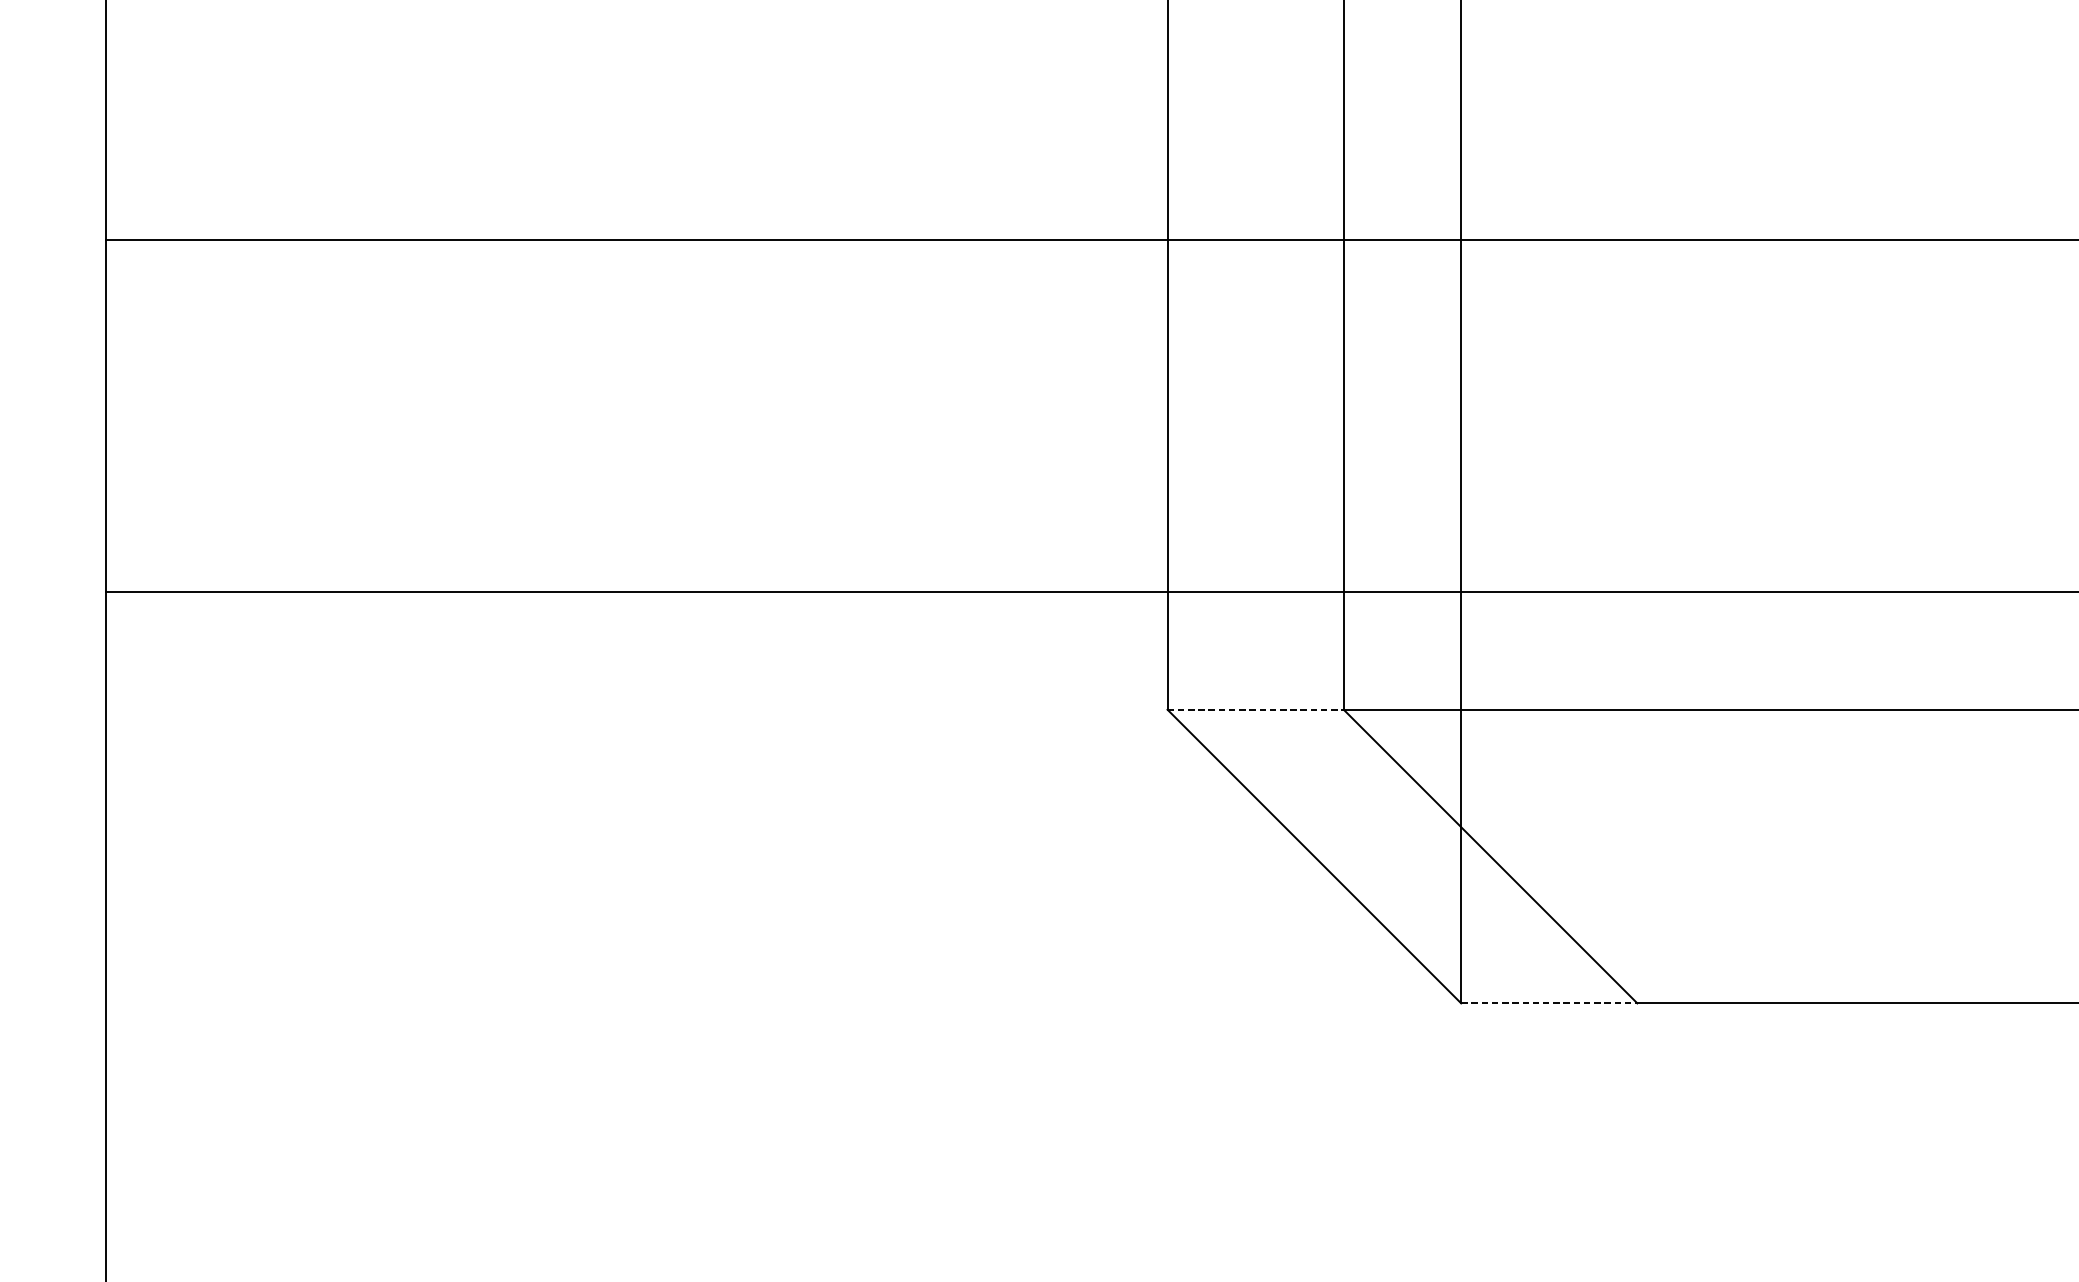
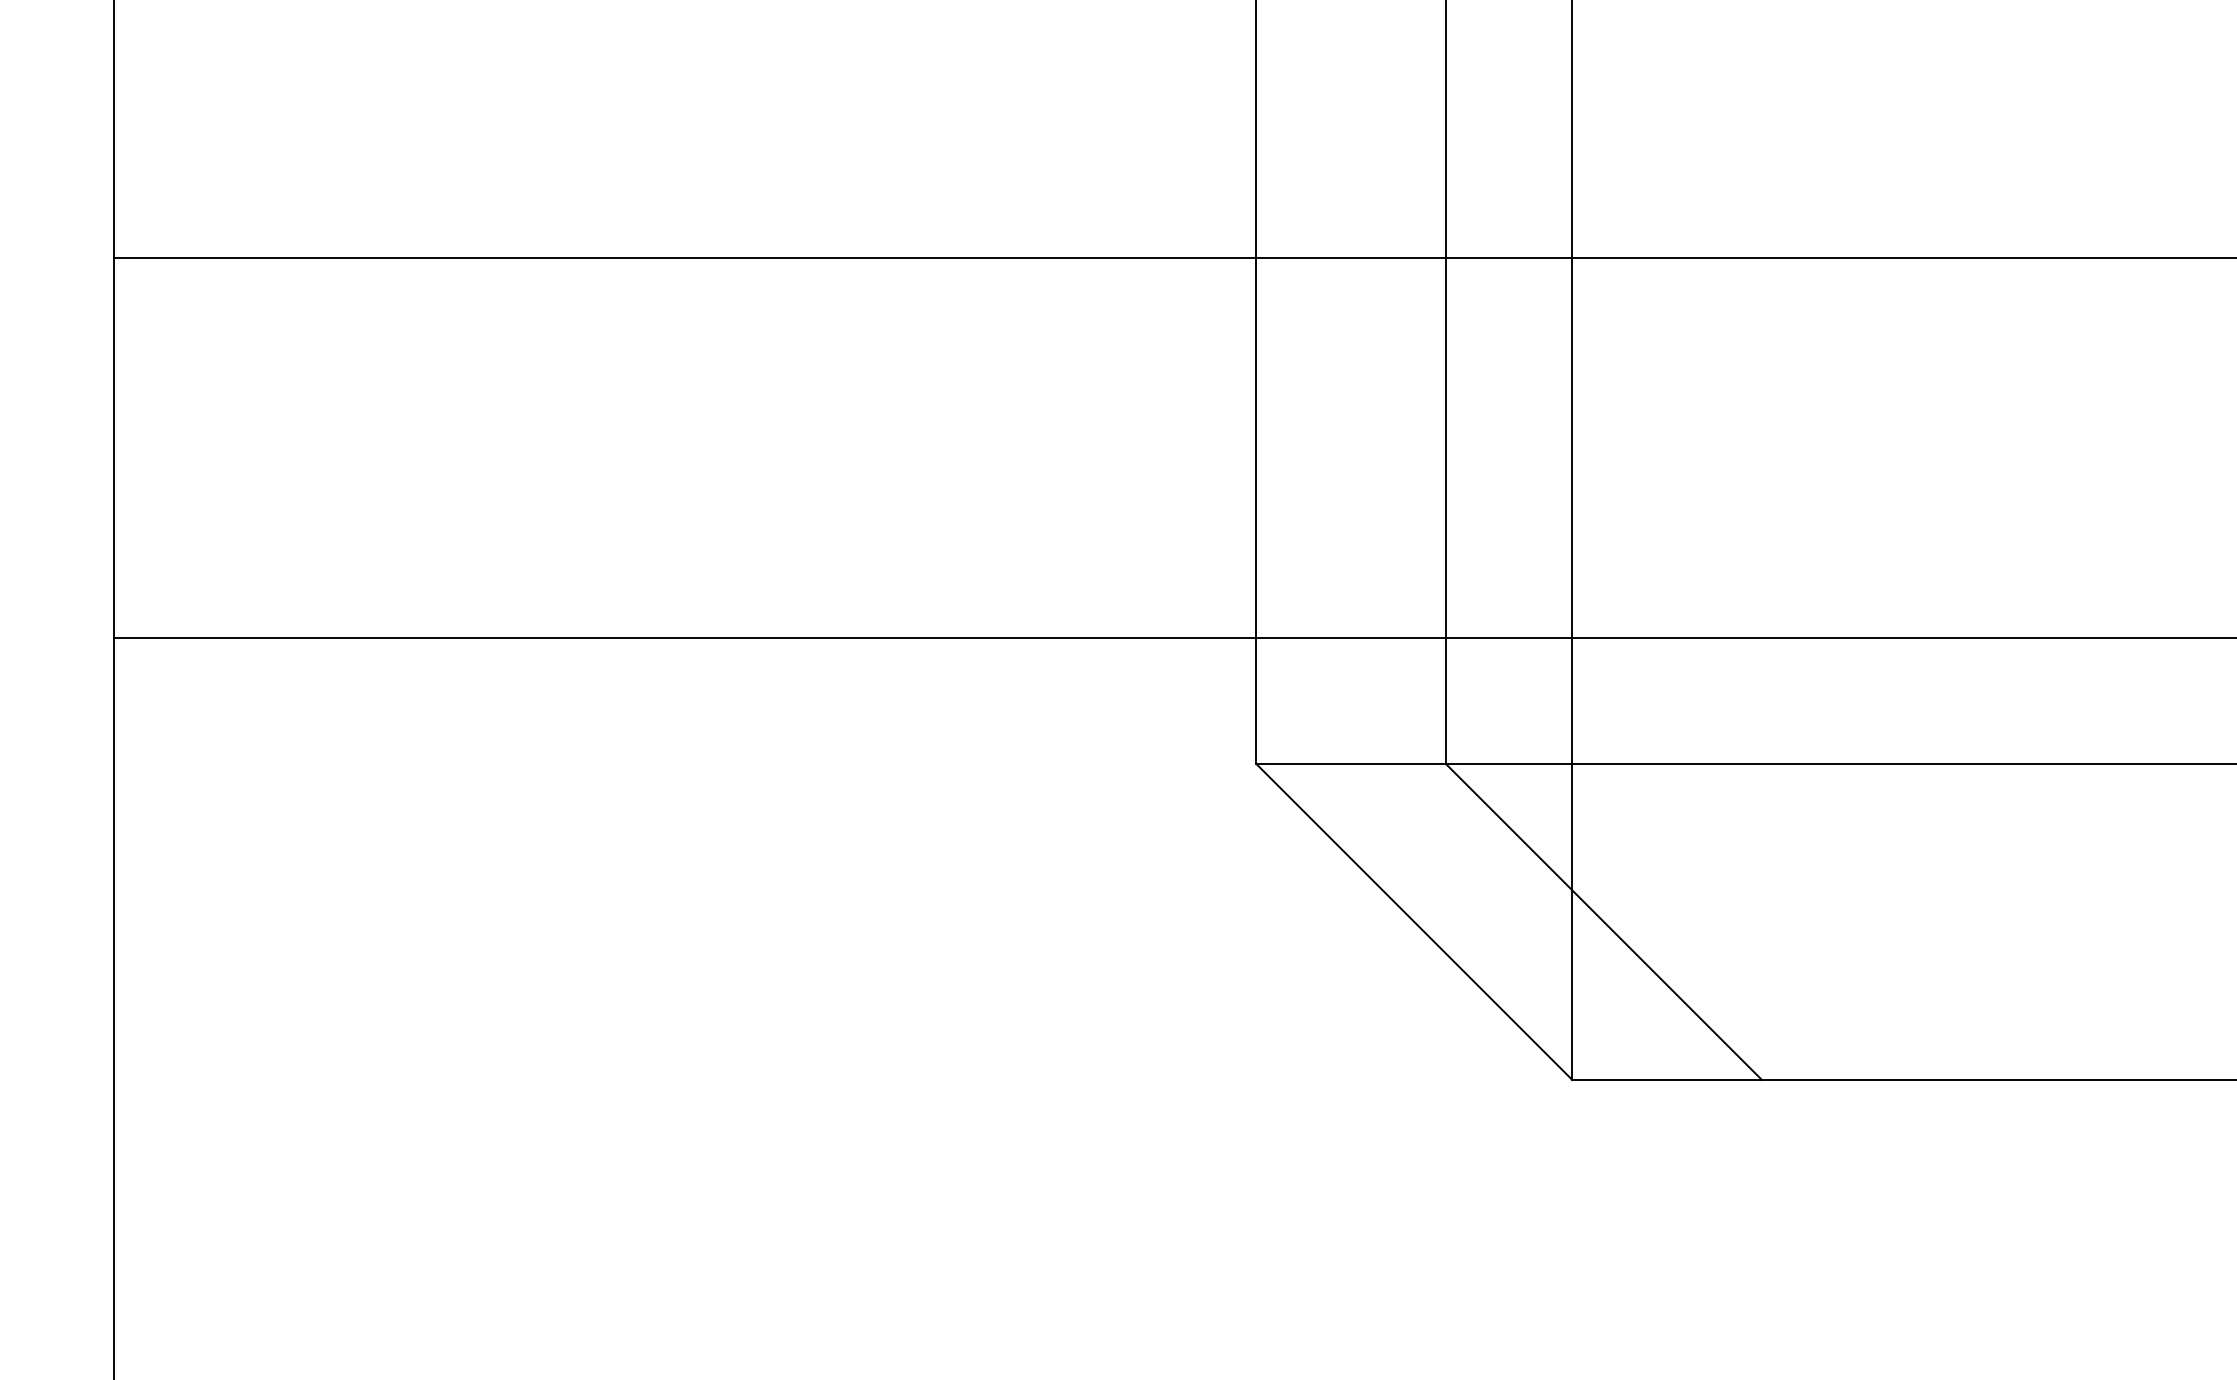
line: (1256, 709) -> (1351, 763), dashed -> solid
line: (1549, 1002) -> (1667, 1079), dashed -> solid

